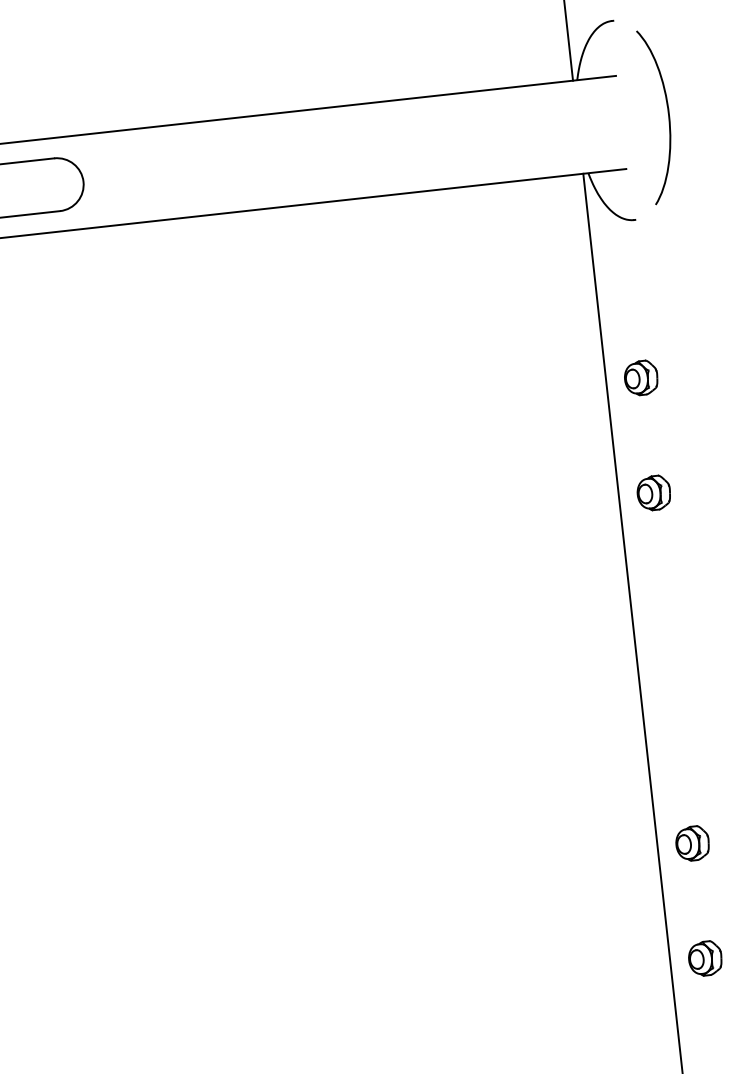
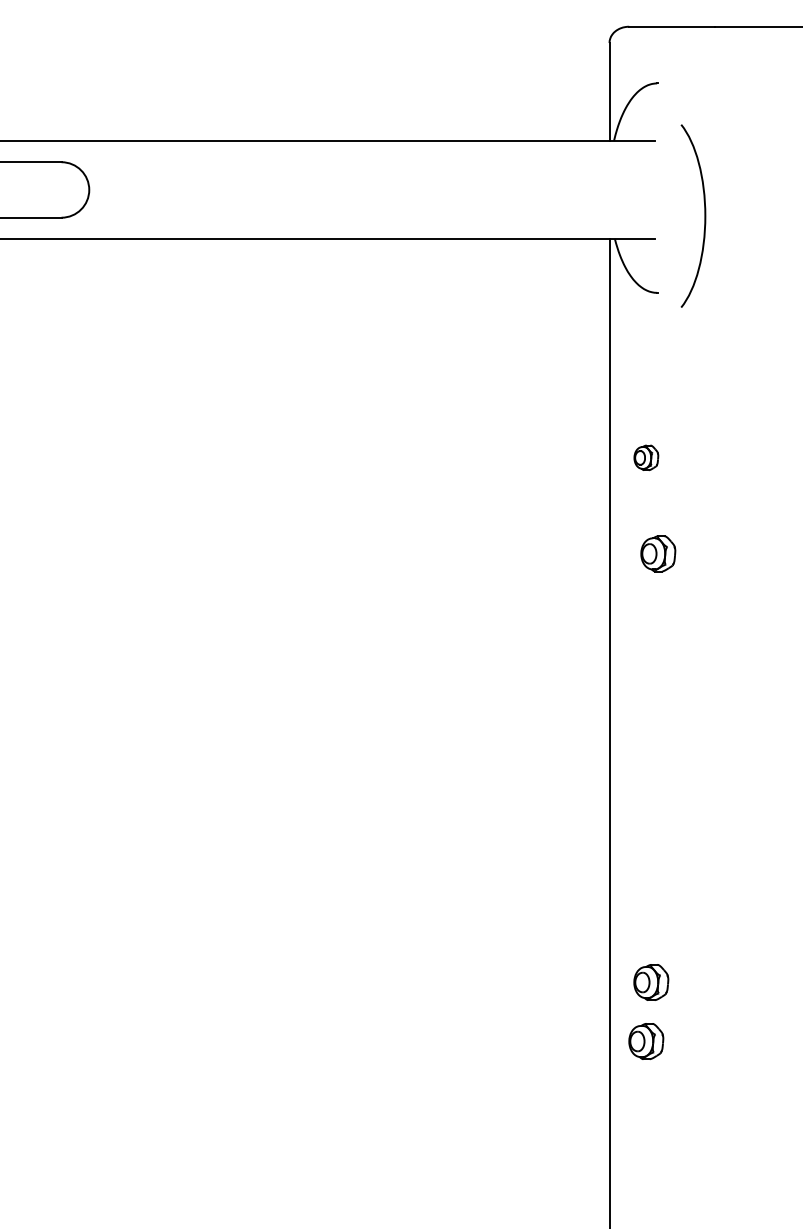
curve: (668, 114) -> (704, 215), moved
part: (641, 377) -> (646, 457), size x0.7
part: (654, 492) -> (658, 553), moved
part: (692, 843) -> (651, 982), moved
part: (705, 958) -> (646, 1041), moved

